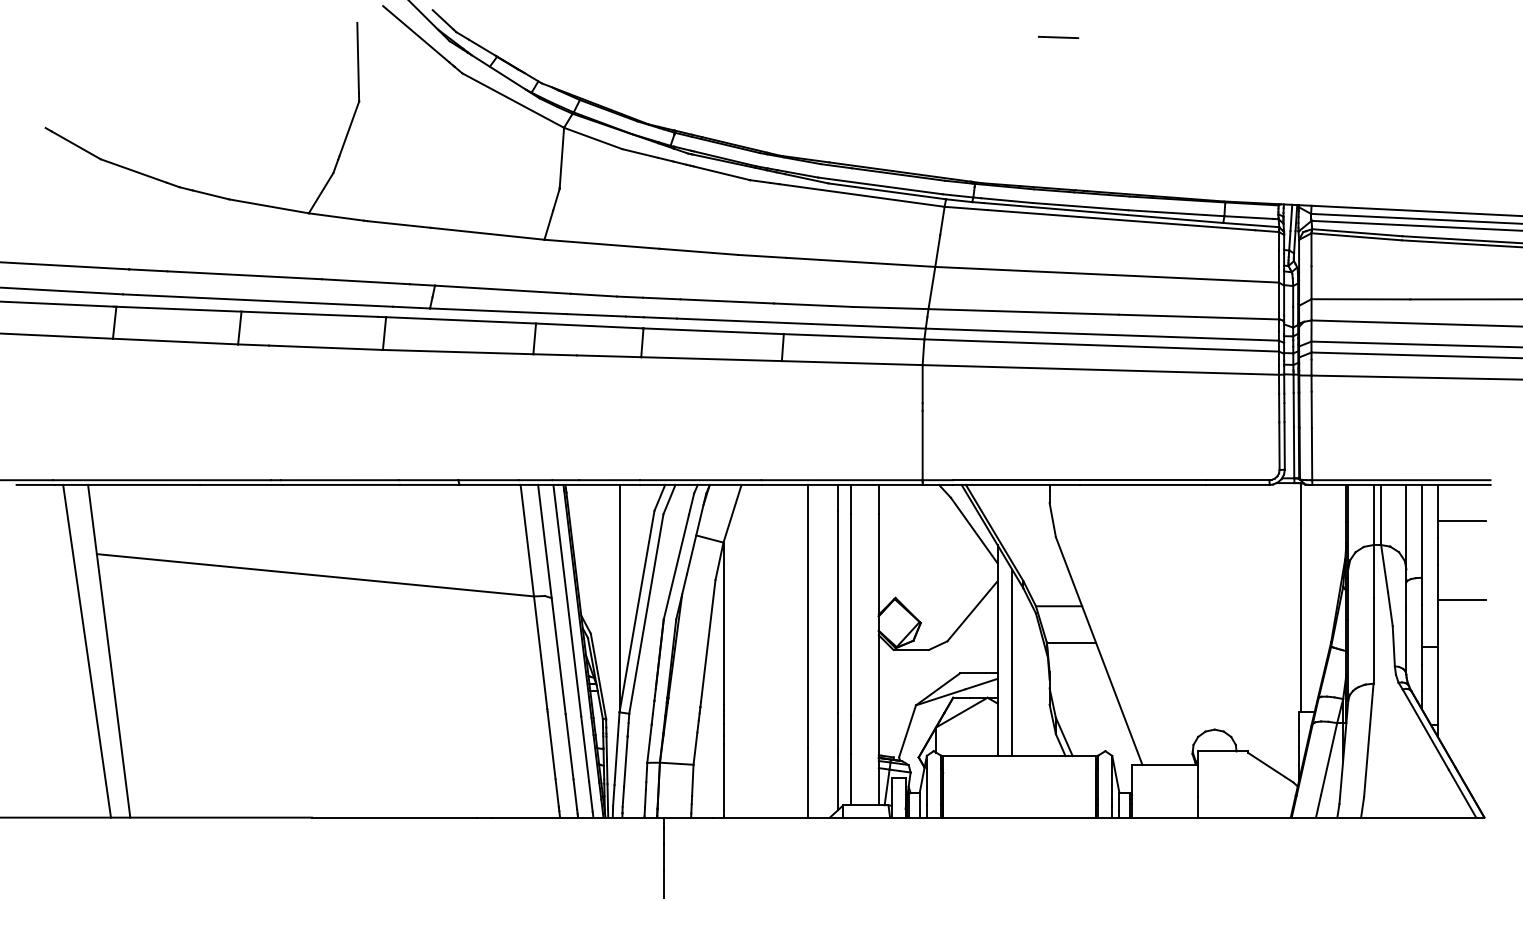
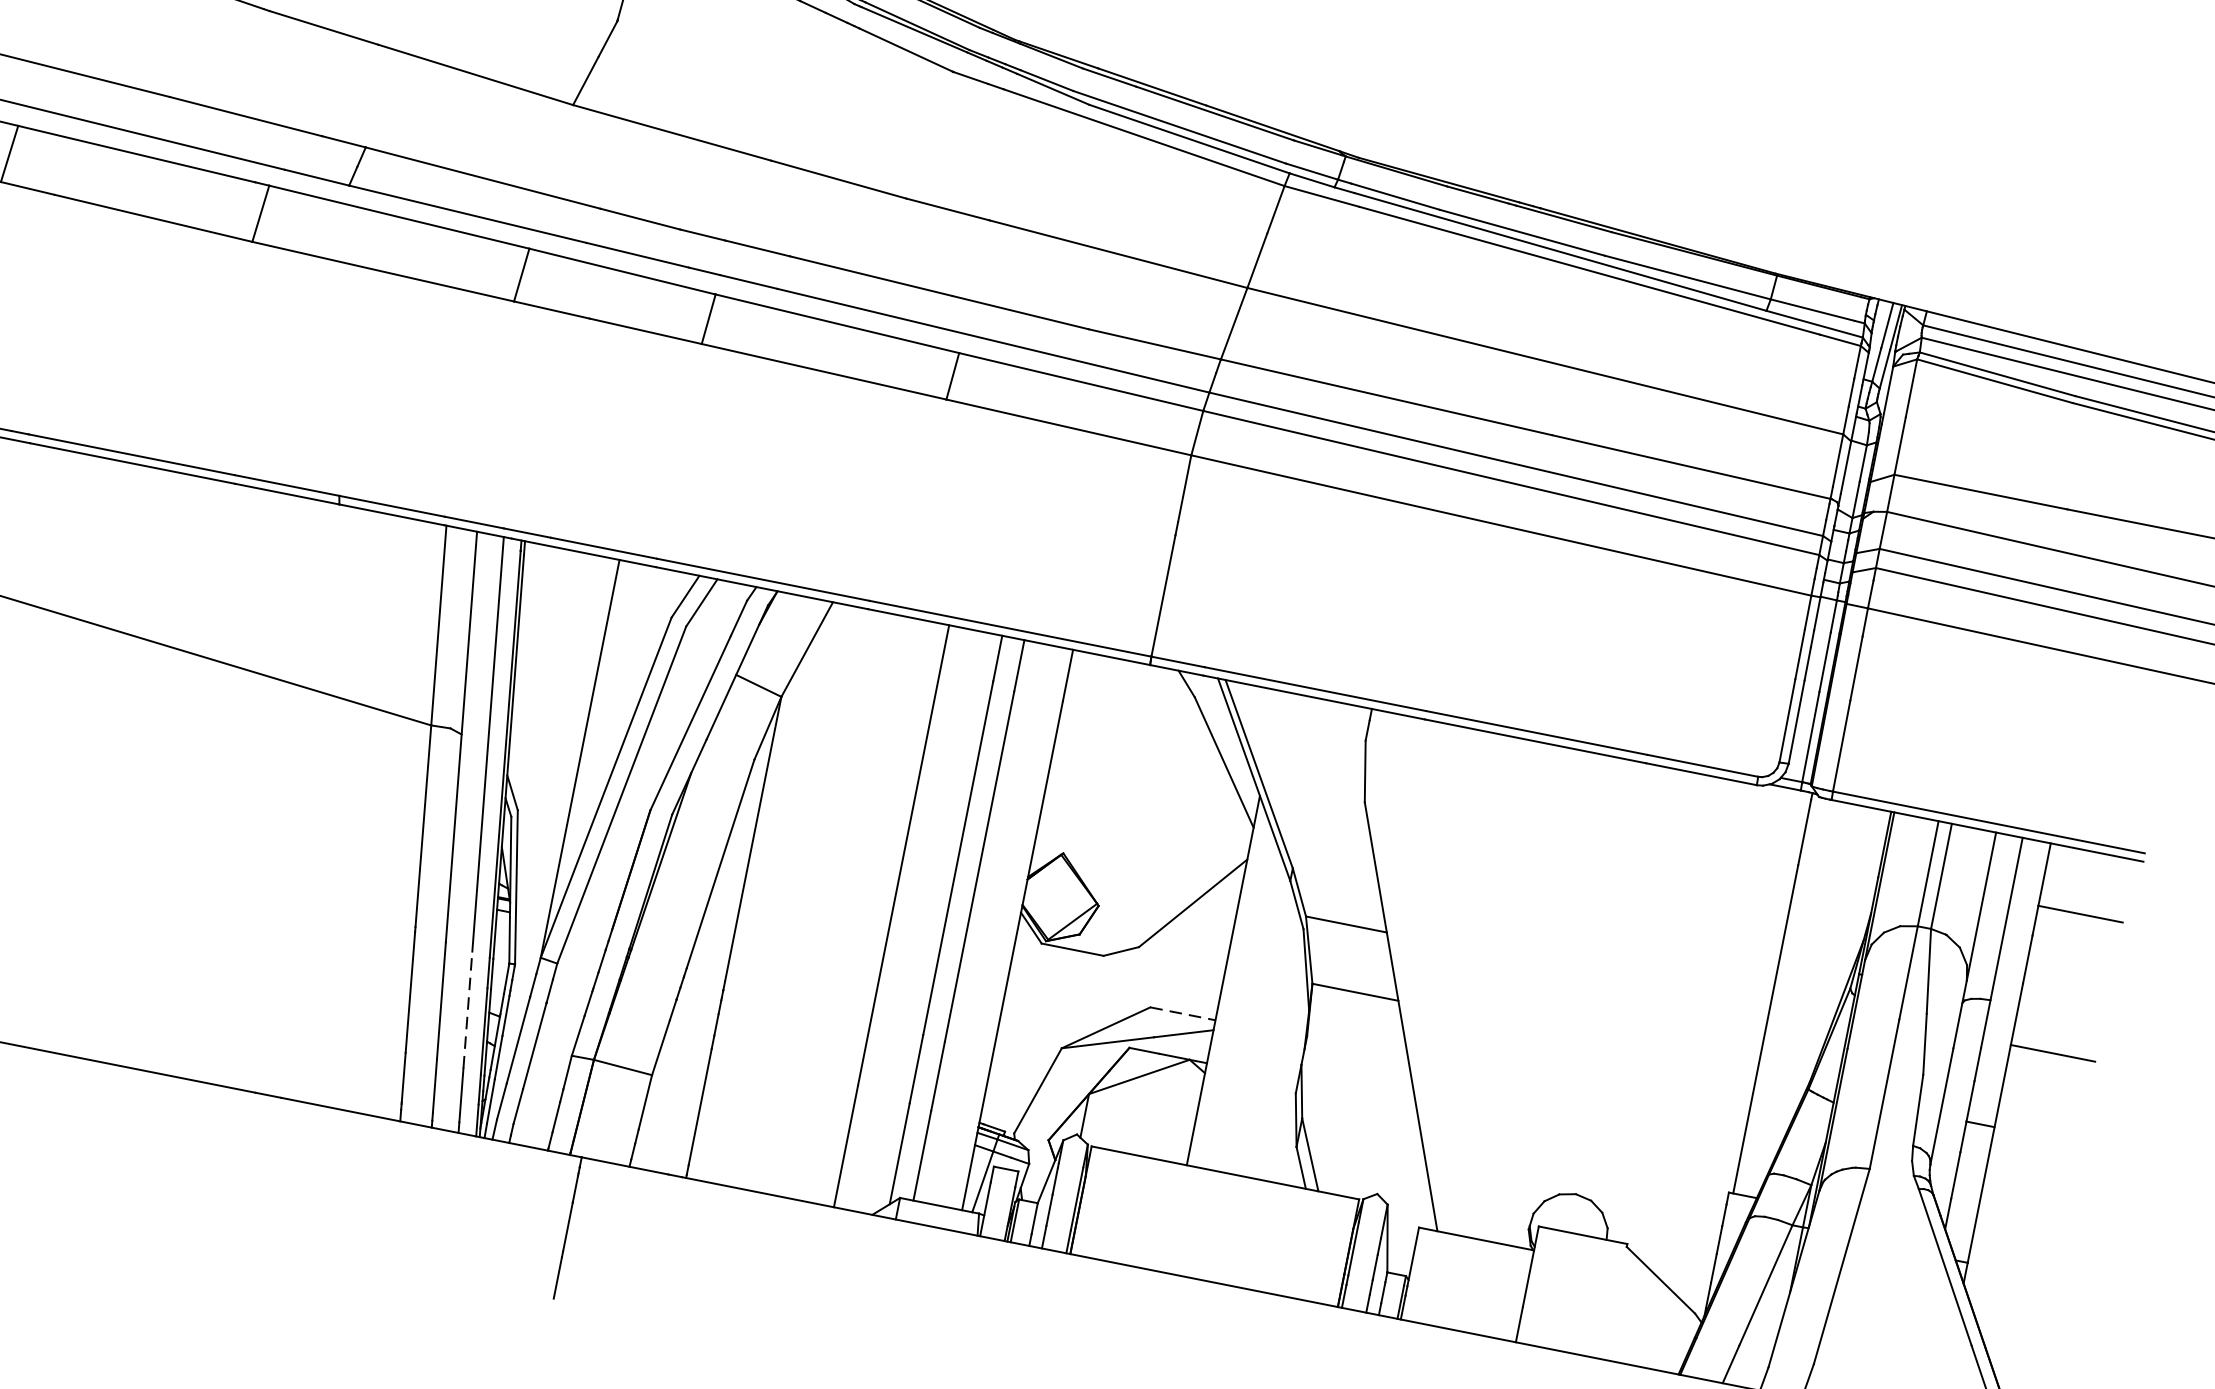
line: (1012, 662) -> (1245, 1006), removed
line: (978, 673) -> (1182, 1014), solid -> dashed
line: (585, 748) -> (468, 1009), solid -> dashed

